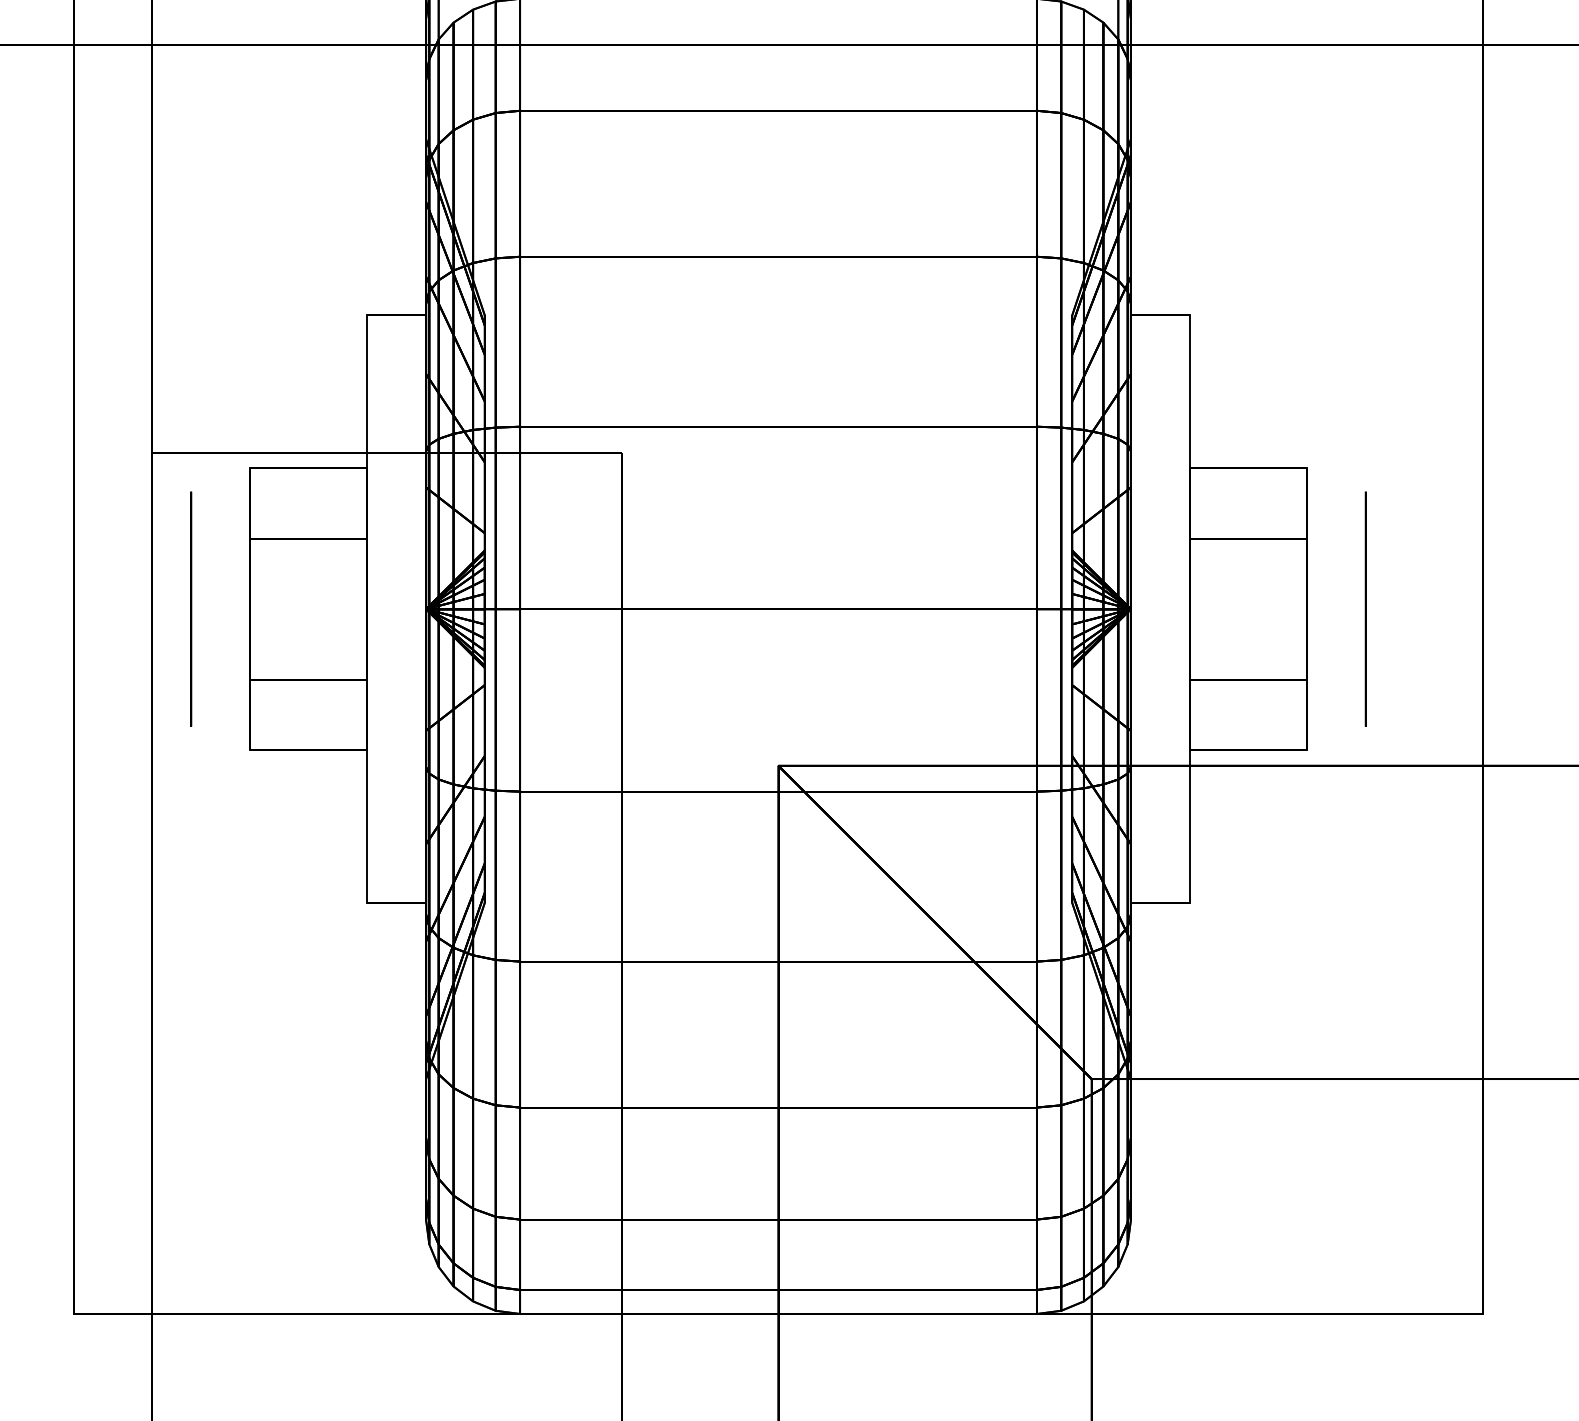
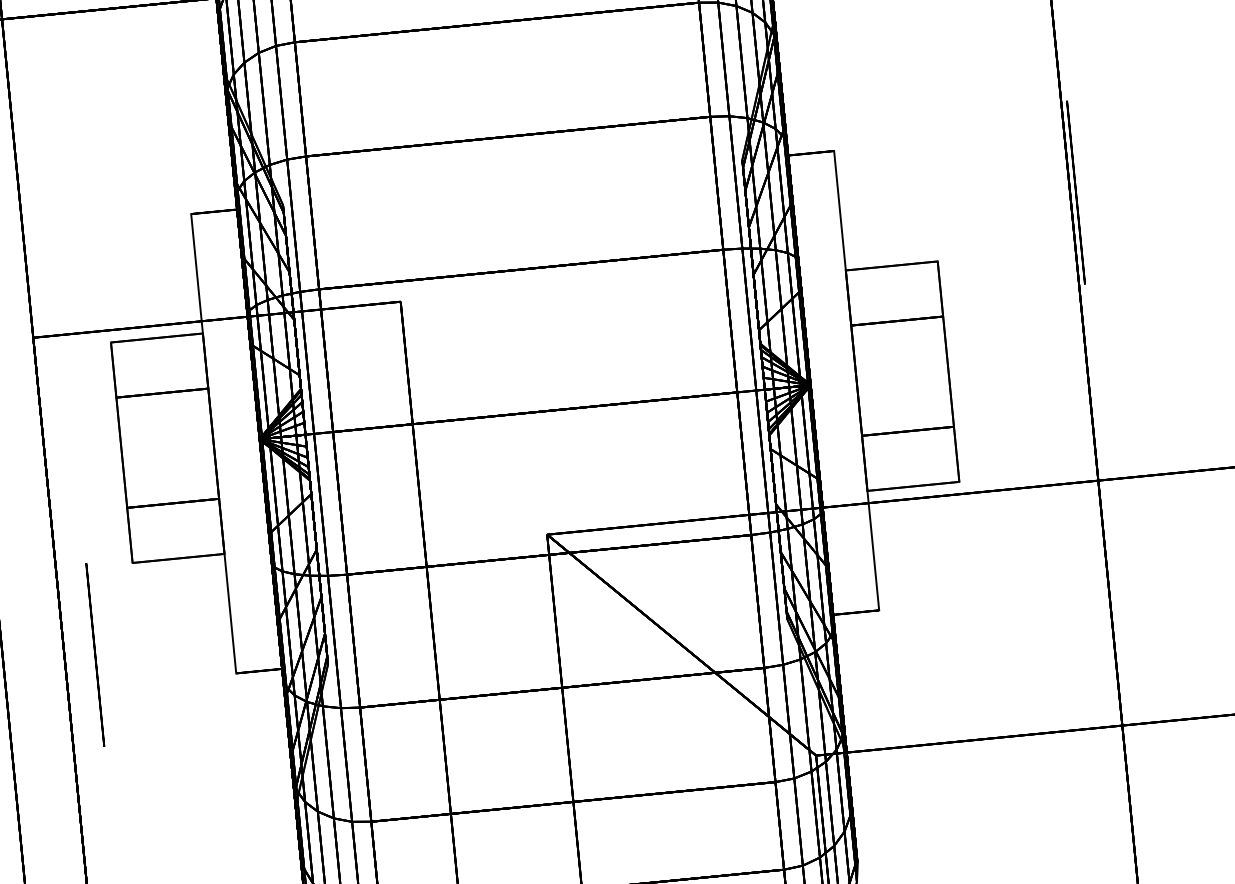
circle: (191, 608) -> (95, 654), moved
circle: (1365, 608) -> (1075, 192), moved

